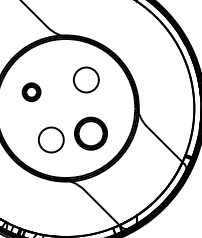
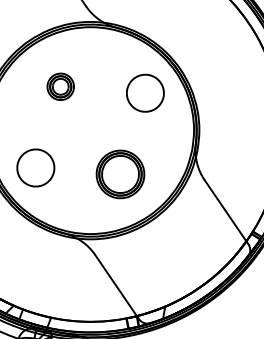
circle: (86, 79) -> (145, 92), moved
part: (31, 92) -> (60, 87), moved
circle: (51, 139) -> (36, 167), moved

